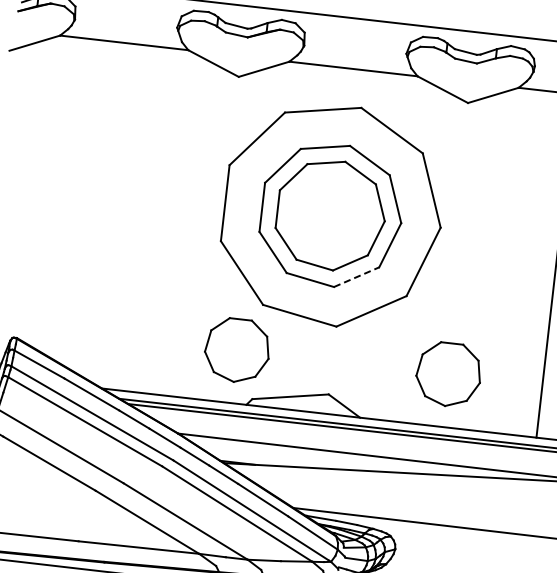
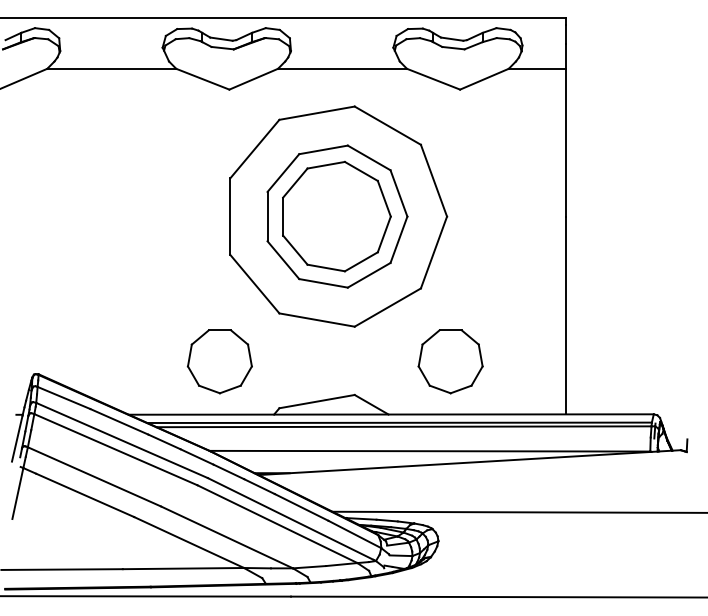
line: (356, 277) -> (369, 275), dashed -> solid
part: (236, 350) -> (219, 361), moved
part: (448, 374) -> (450, 361), moved

